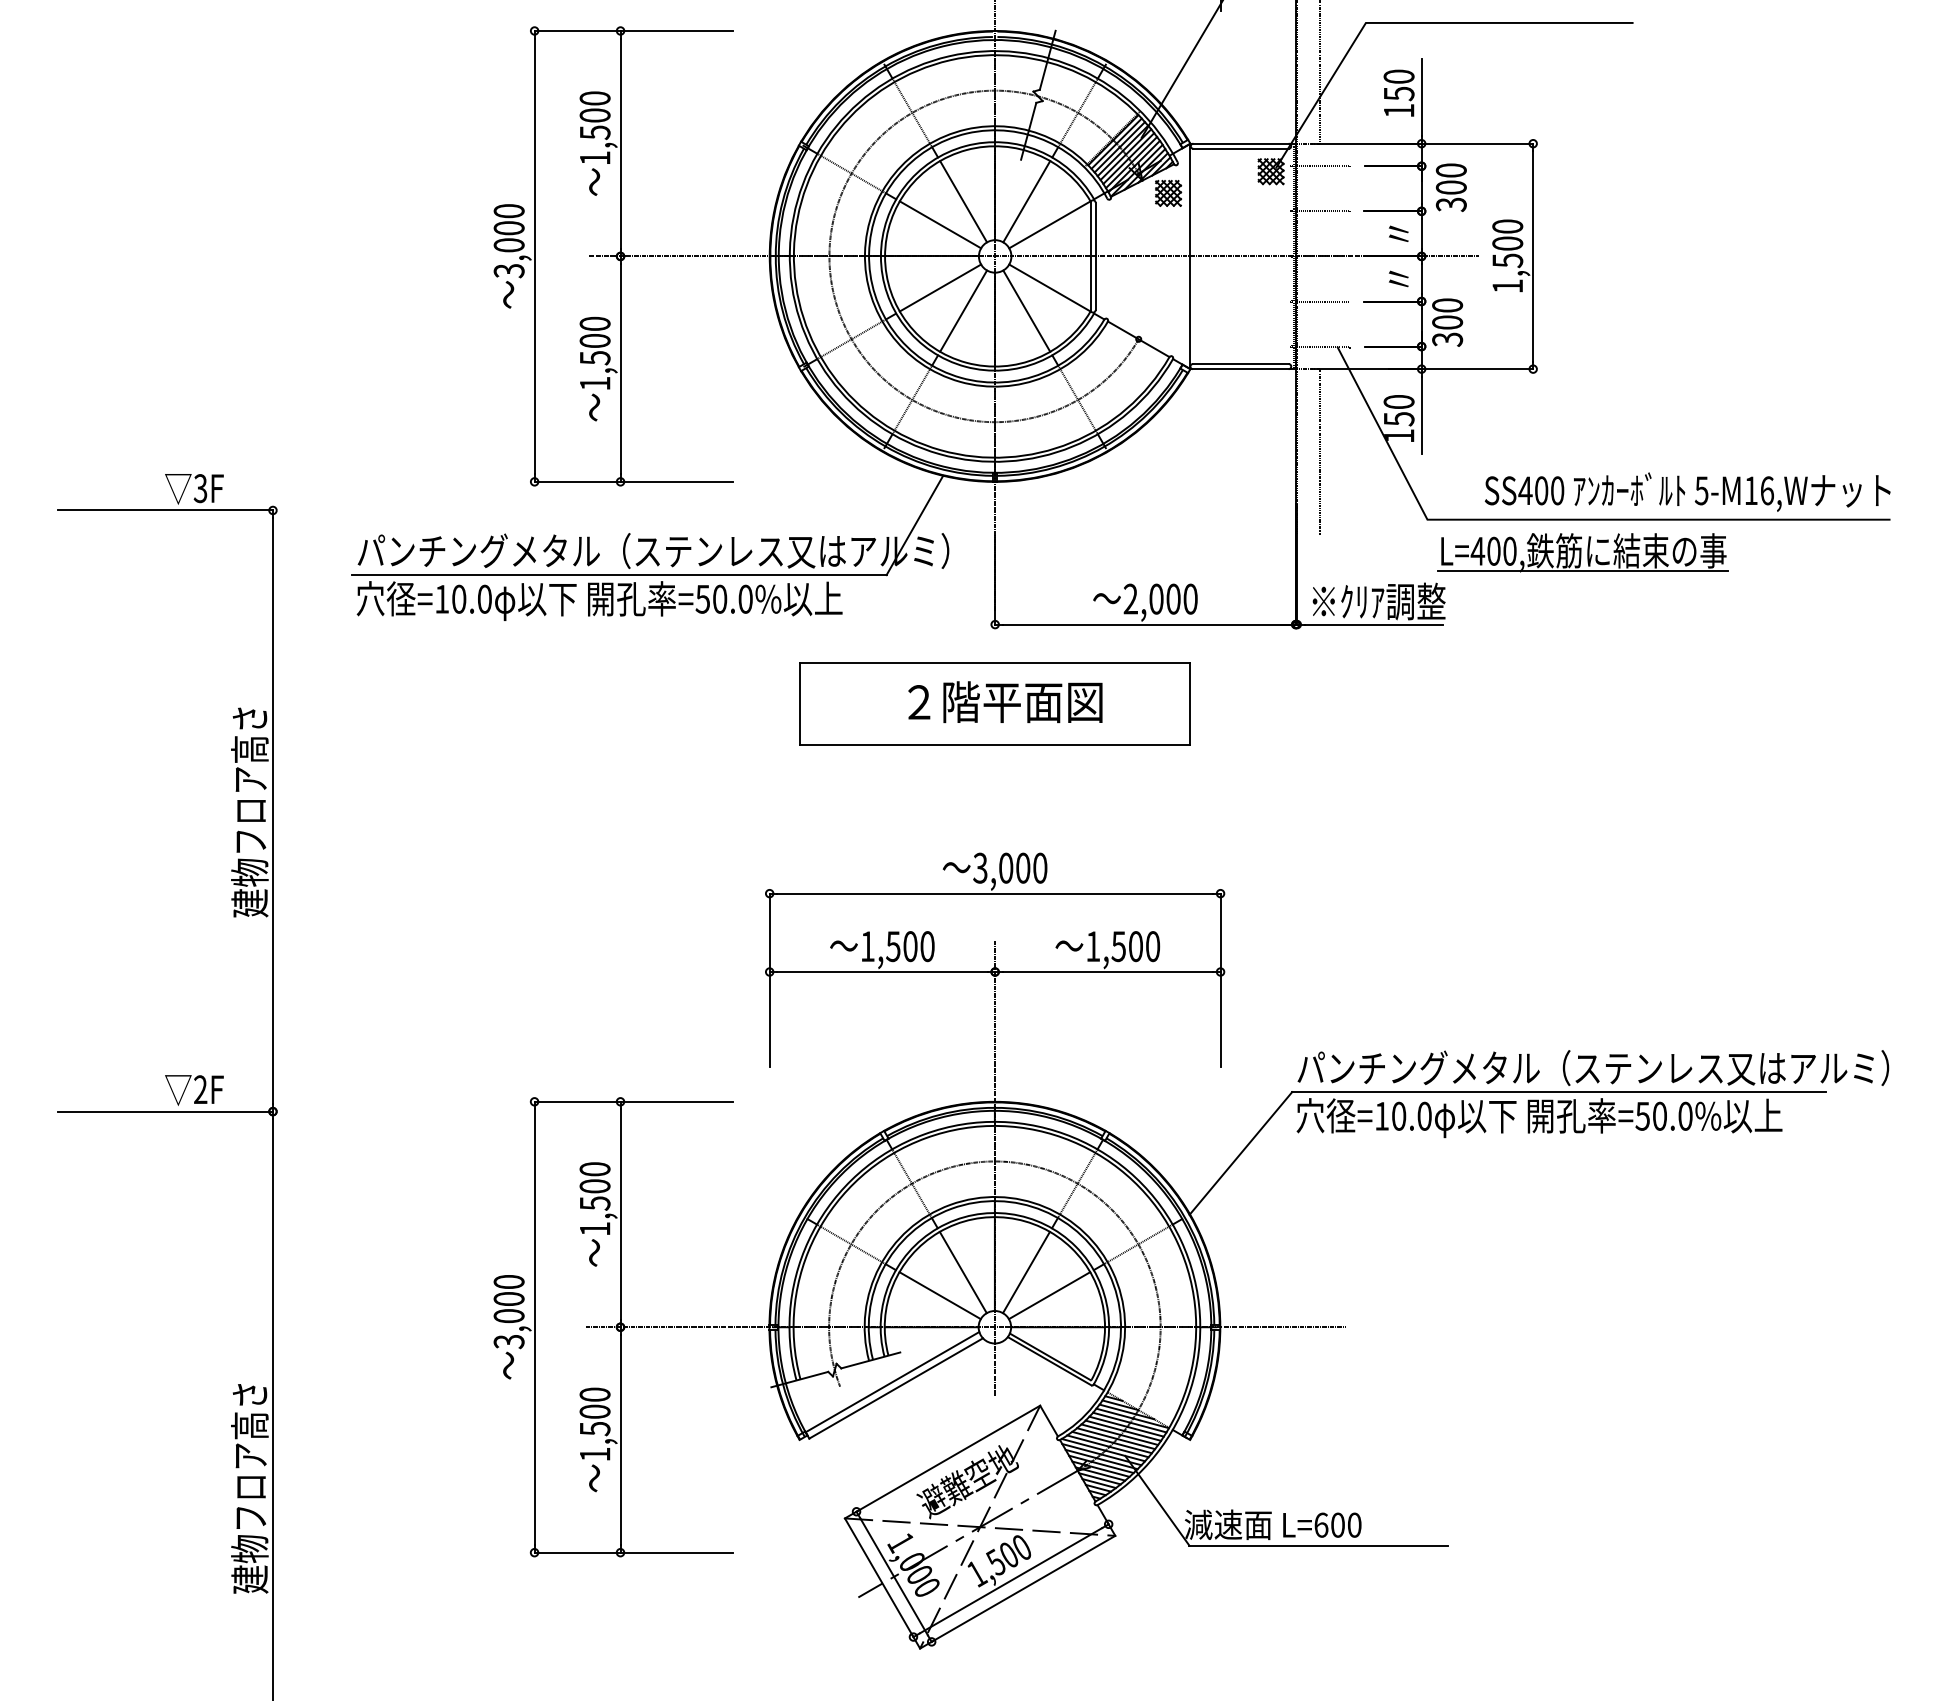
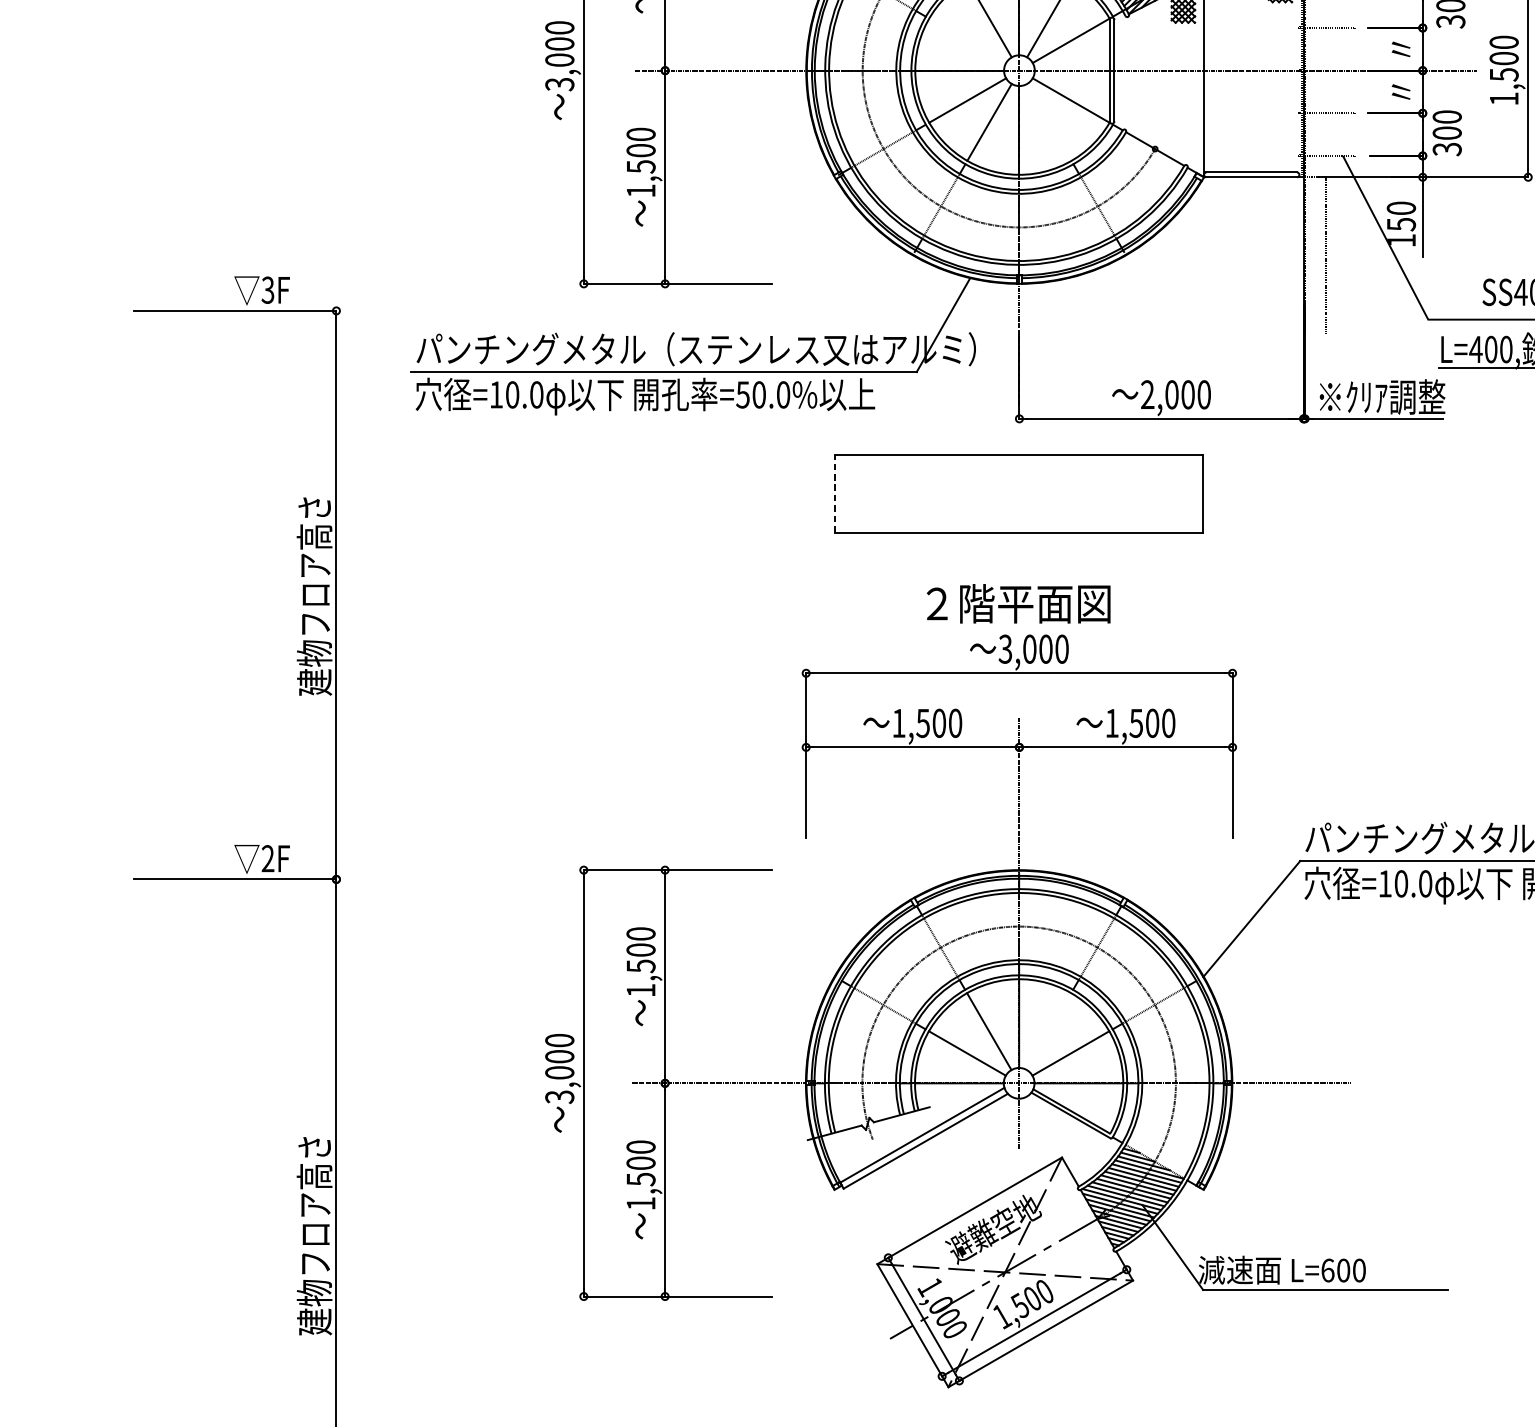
line: (940, 224) -> (967, 40), removed
line: (1026, 310) -> (1049, 121), removed
text: (1005, 702) -> (1018, 604), moved
line: (800, 704) -> (835, 494), solid -> dashed
line: (1026, 1272) -> (1049, 1031), removed

